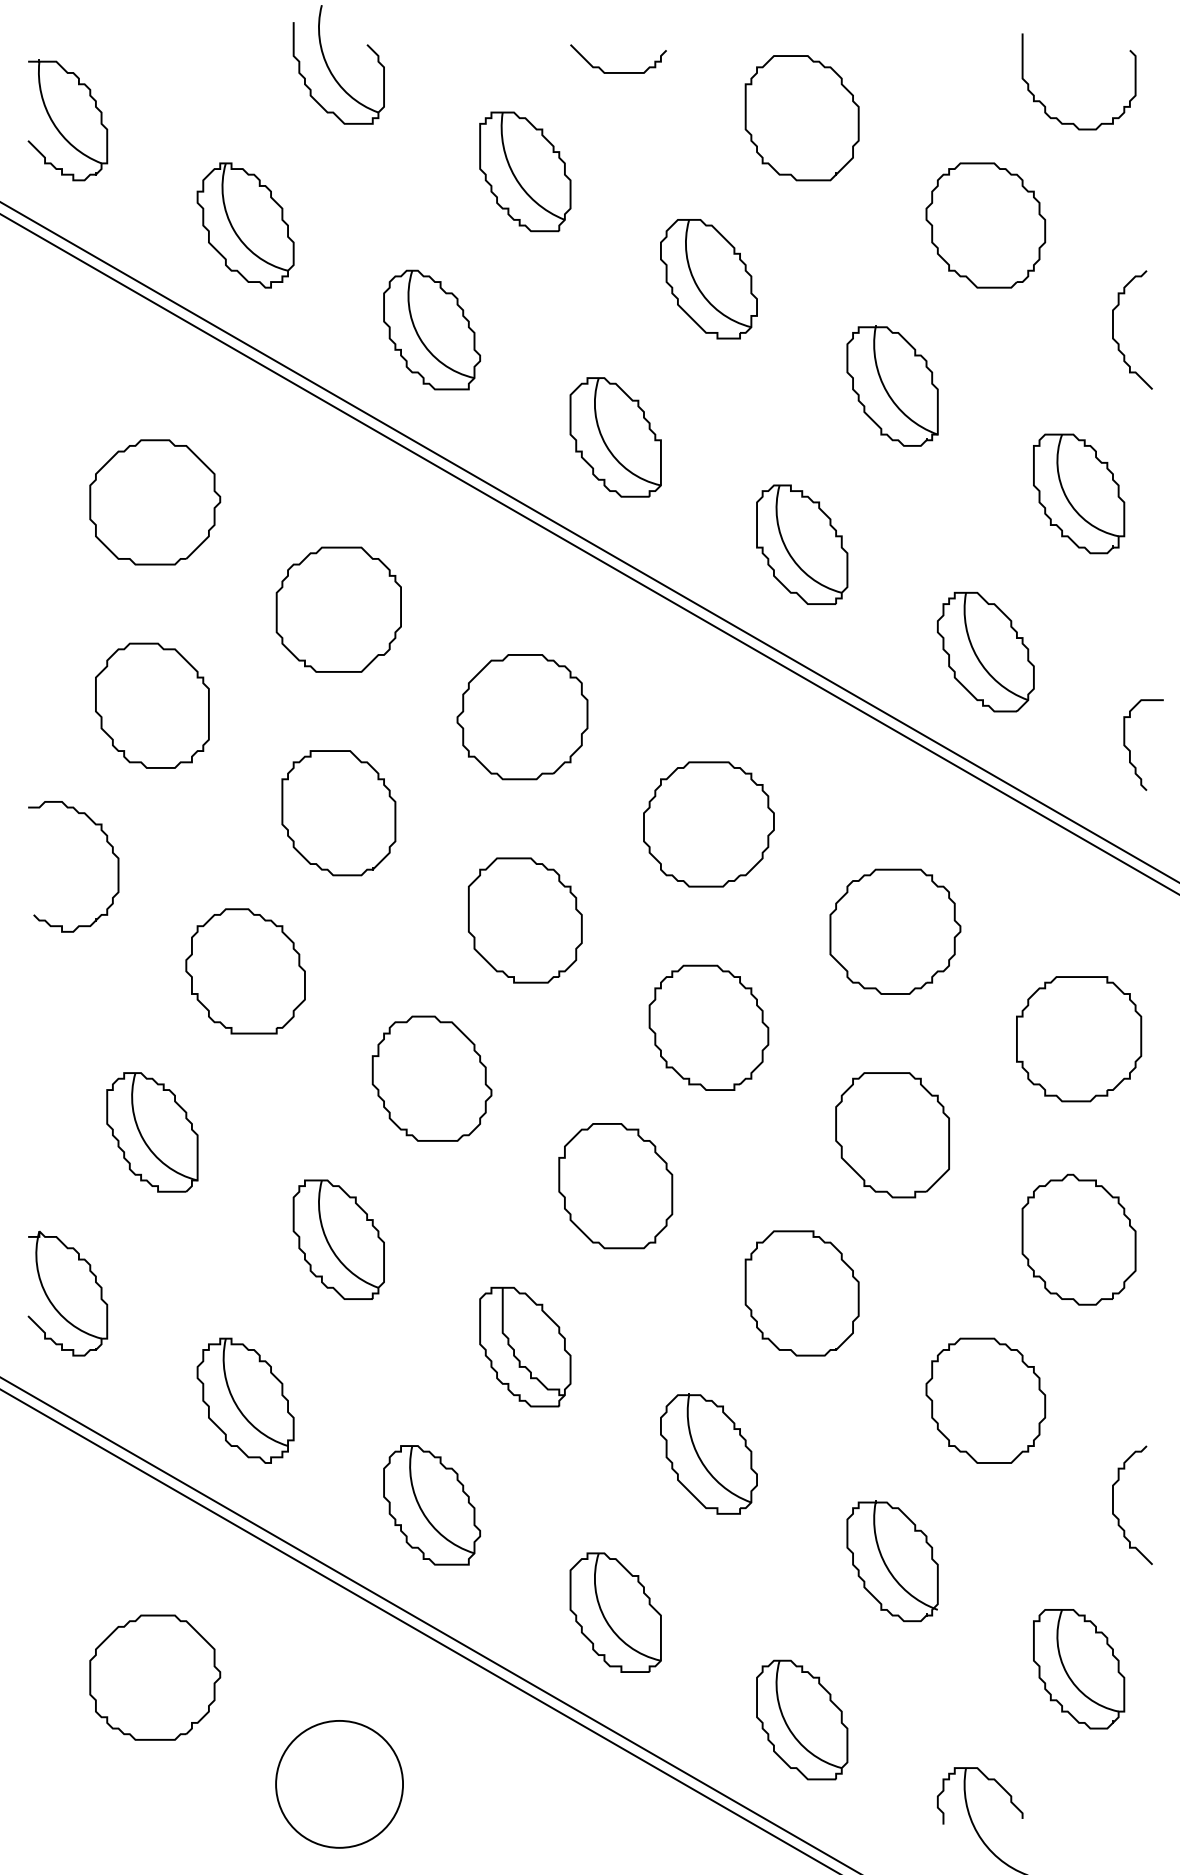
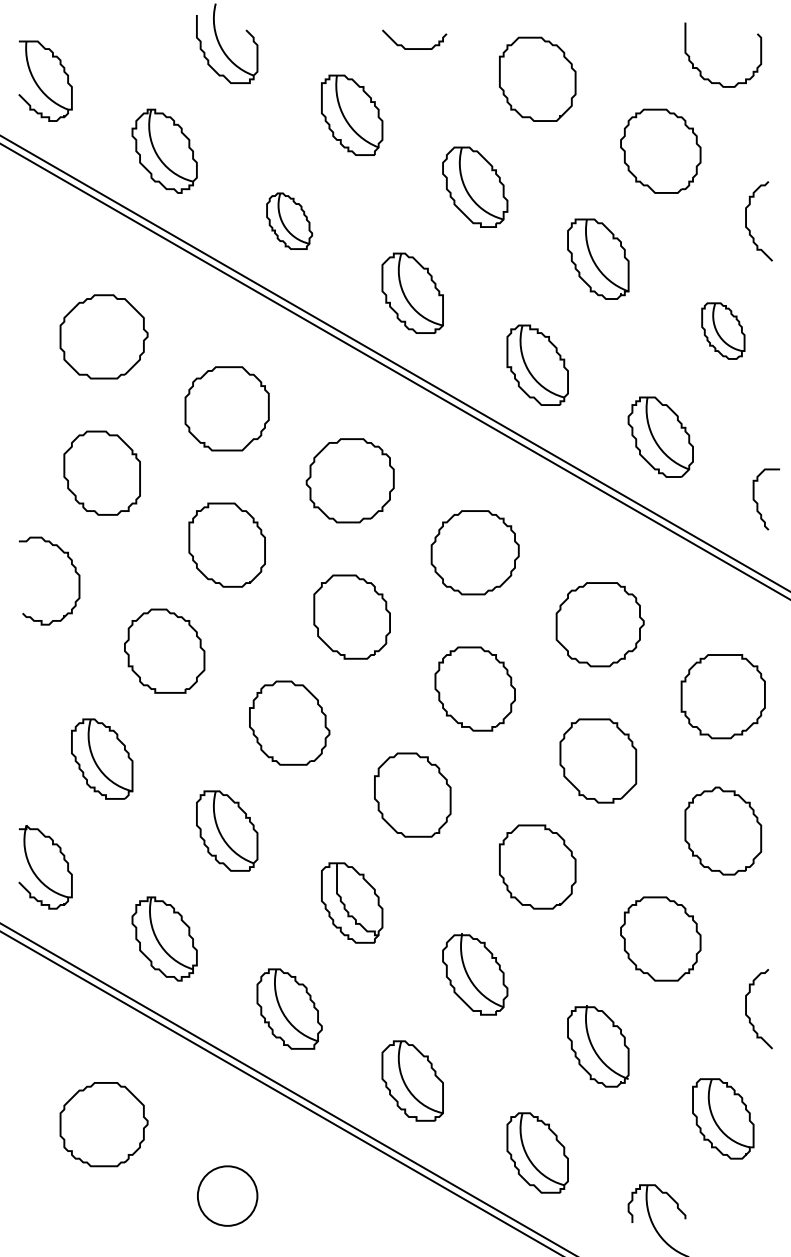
part: (431, 328) -> (289, 220), size x0.7
part: (1079, 492) -> (723, 330), size x0.7
circle: (339, 1783) -> (227, 1195), size x0.7

